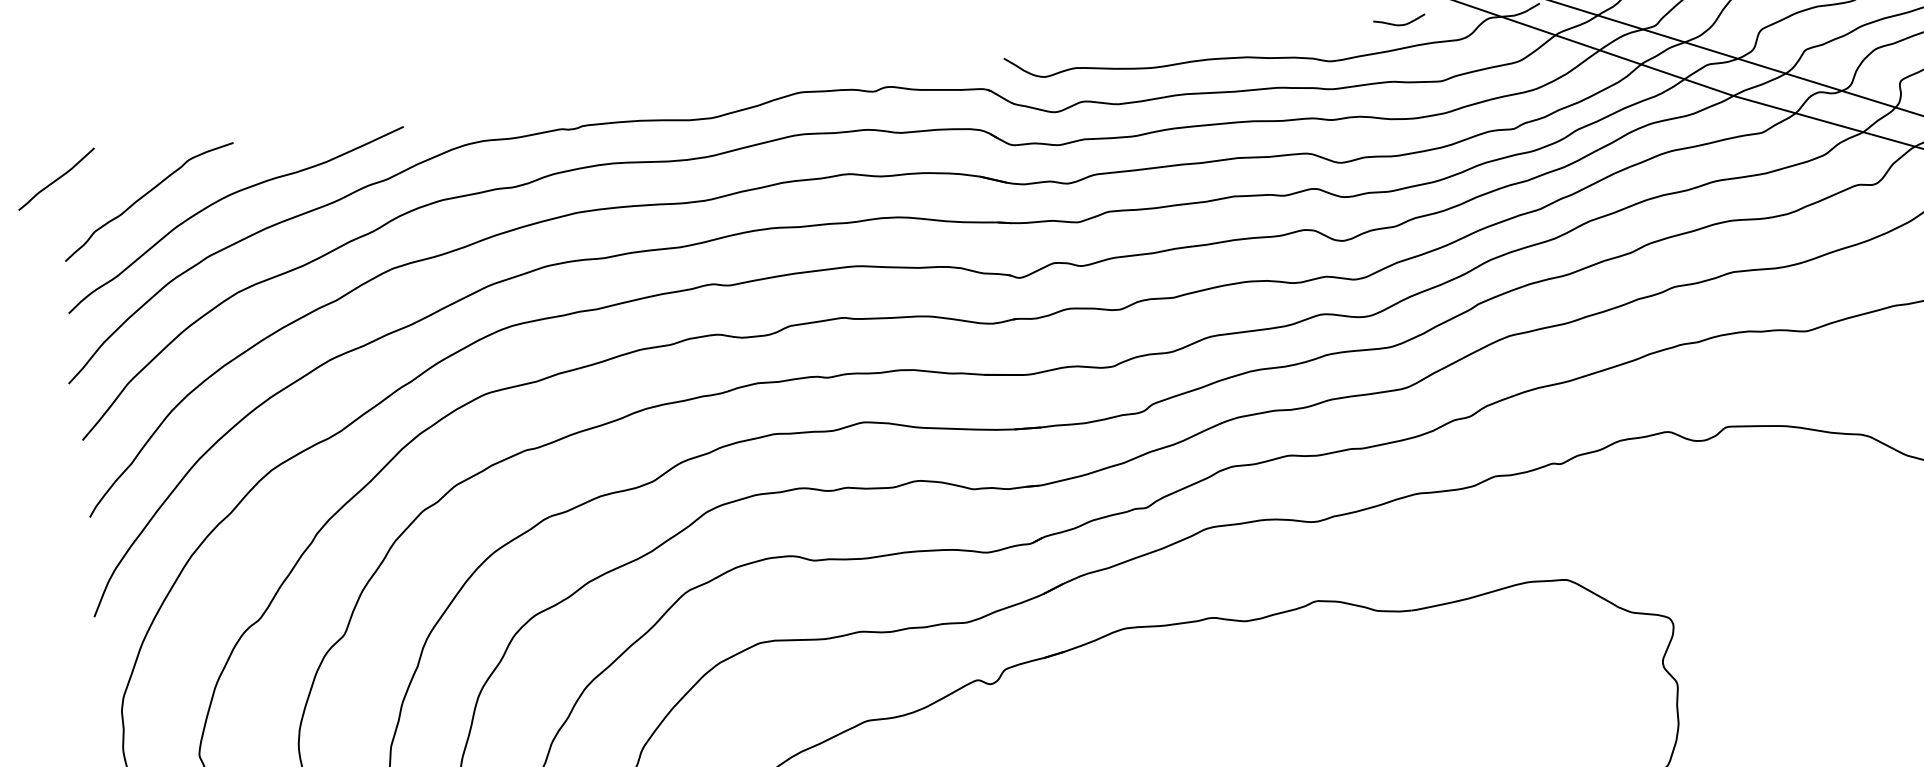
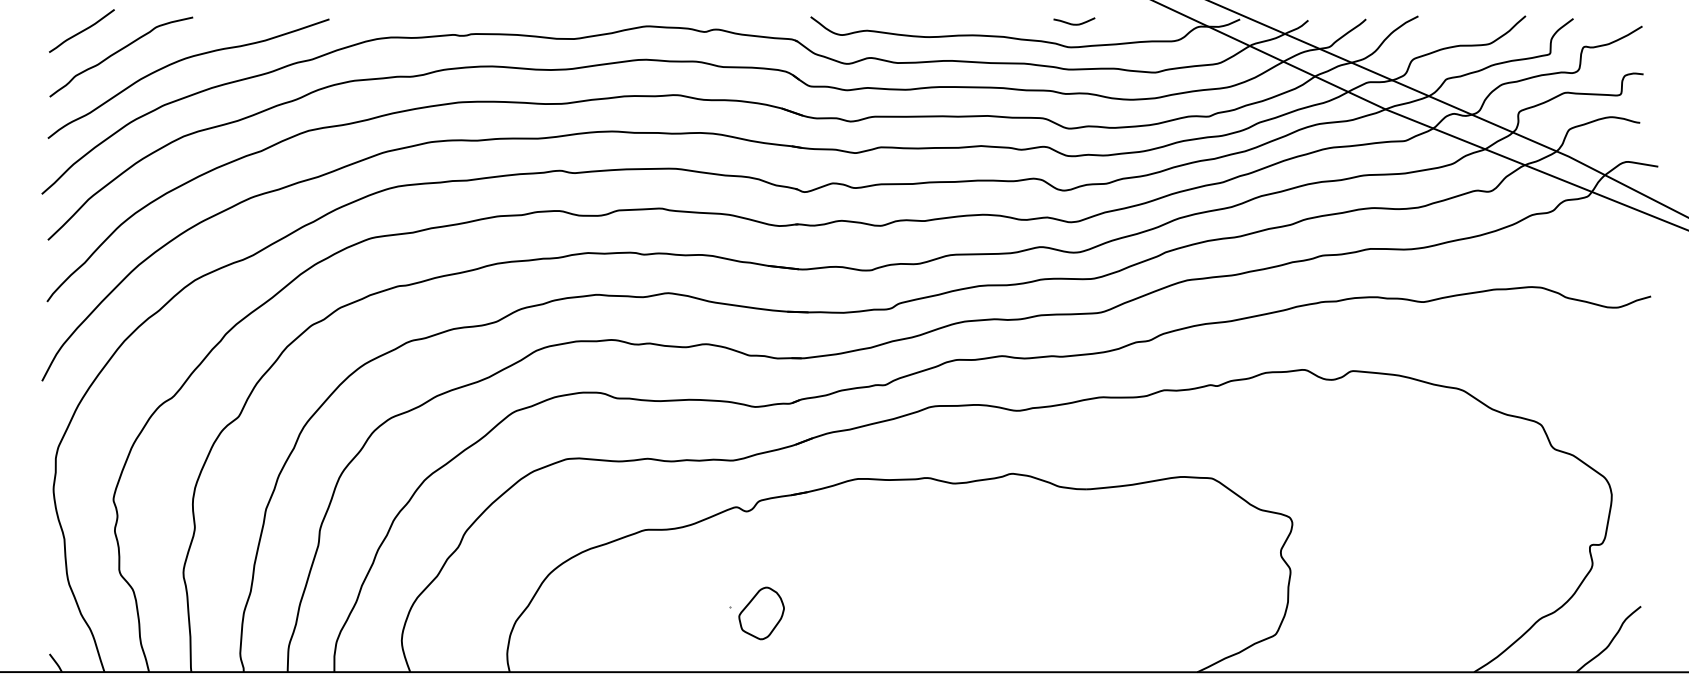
curve: (1399, 23) -> (1074, 23), moved
curve: (56, 178) -> (81, 30), moved

